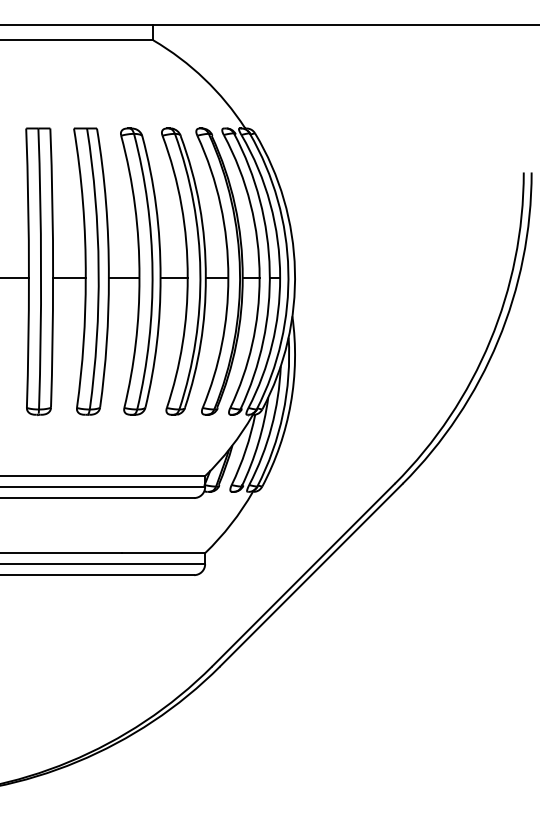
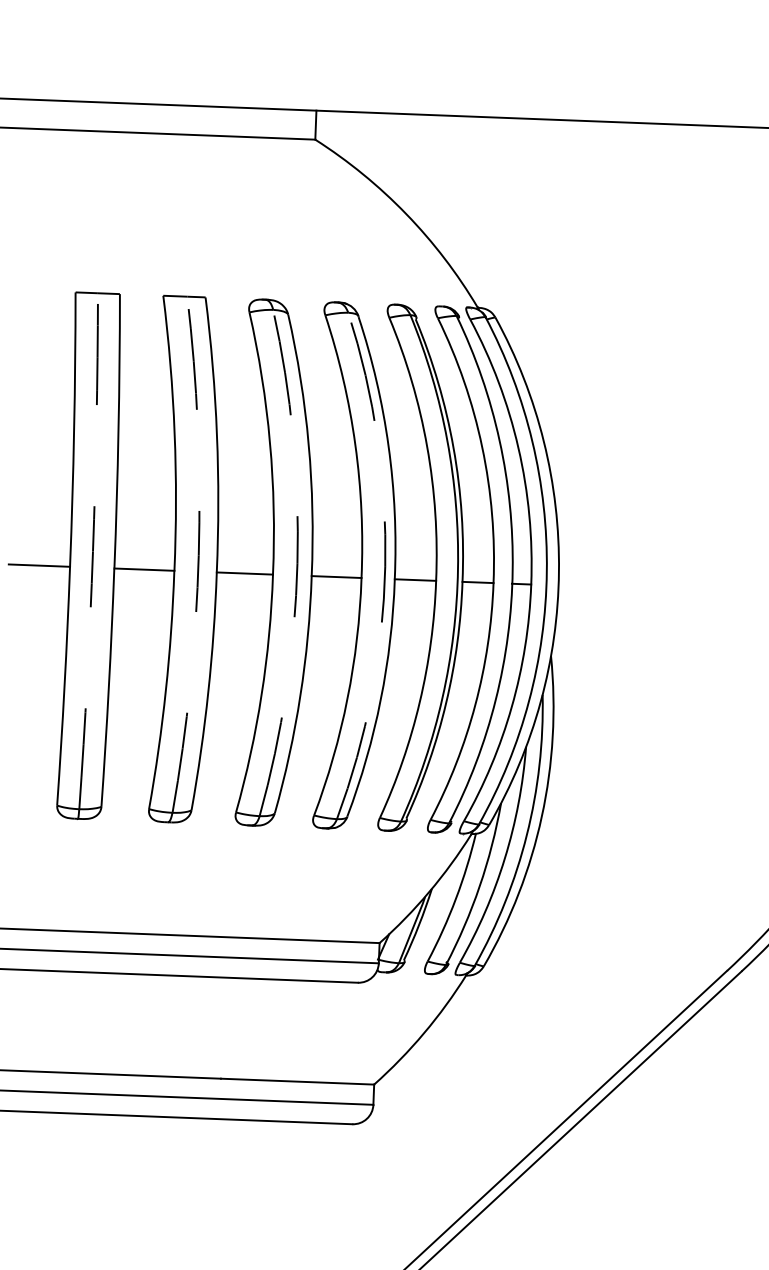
arc: (98, 268) -> (198, 554), solid -> dashed
arc: (41, 269) -> (93, 552), solid -> dashed
arc: (152, 271) -> (297, 563), solid -> dashed
arc: (200, 271) -> (385, 567), solid -> dashed

